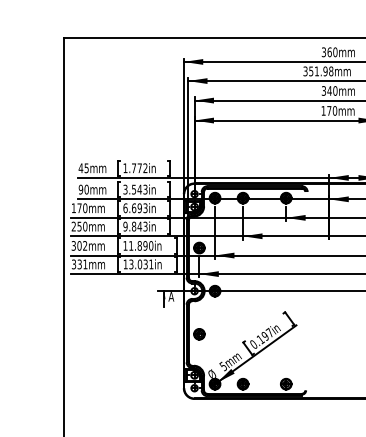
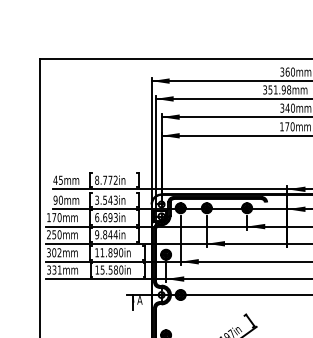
text: (125, 168) -> (97, 180), 1.772in -> 8.772in
text: (145, 226) -> (115, 234), 9.843in -> 9.844in
text: (141, 264) -> (112, 270), 13.031in -> 15.580in

